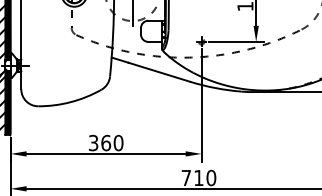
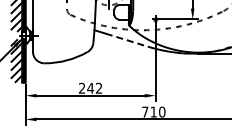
line: (158, 72) -> (126, 40), solid -> dashed
text: (105, 141) -> (90, 87), 360 -> 242

